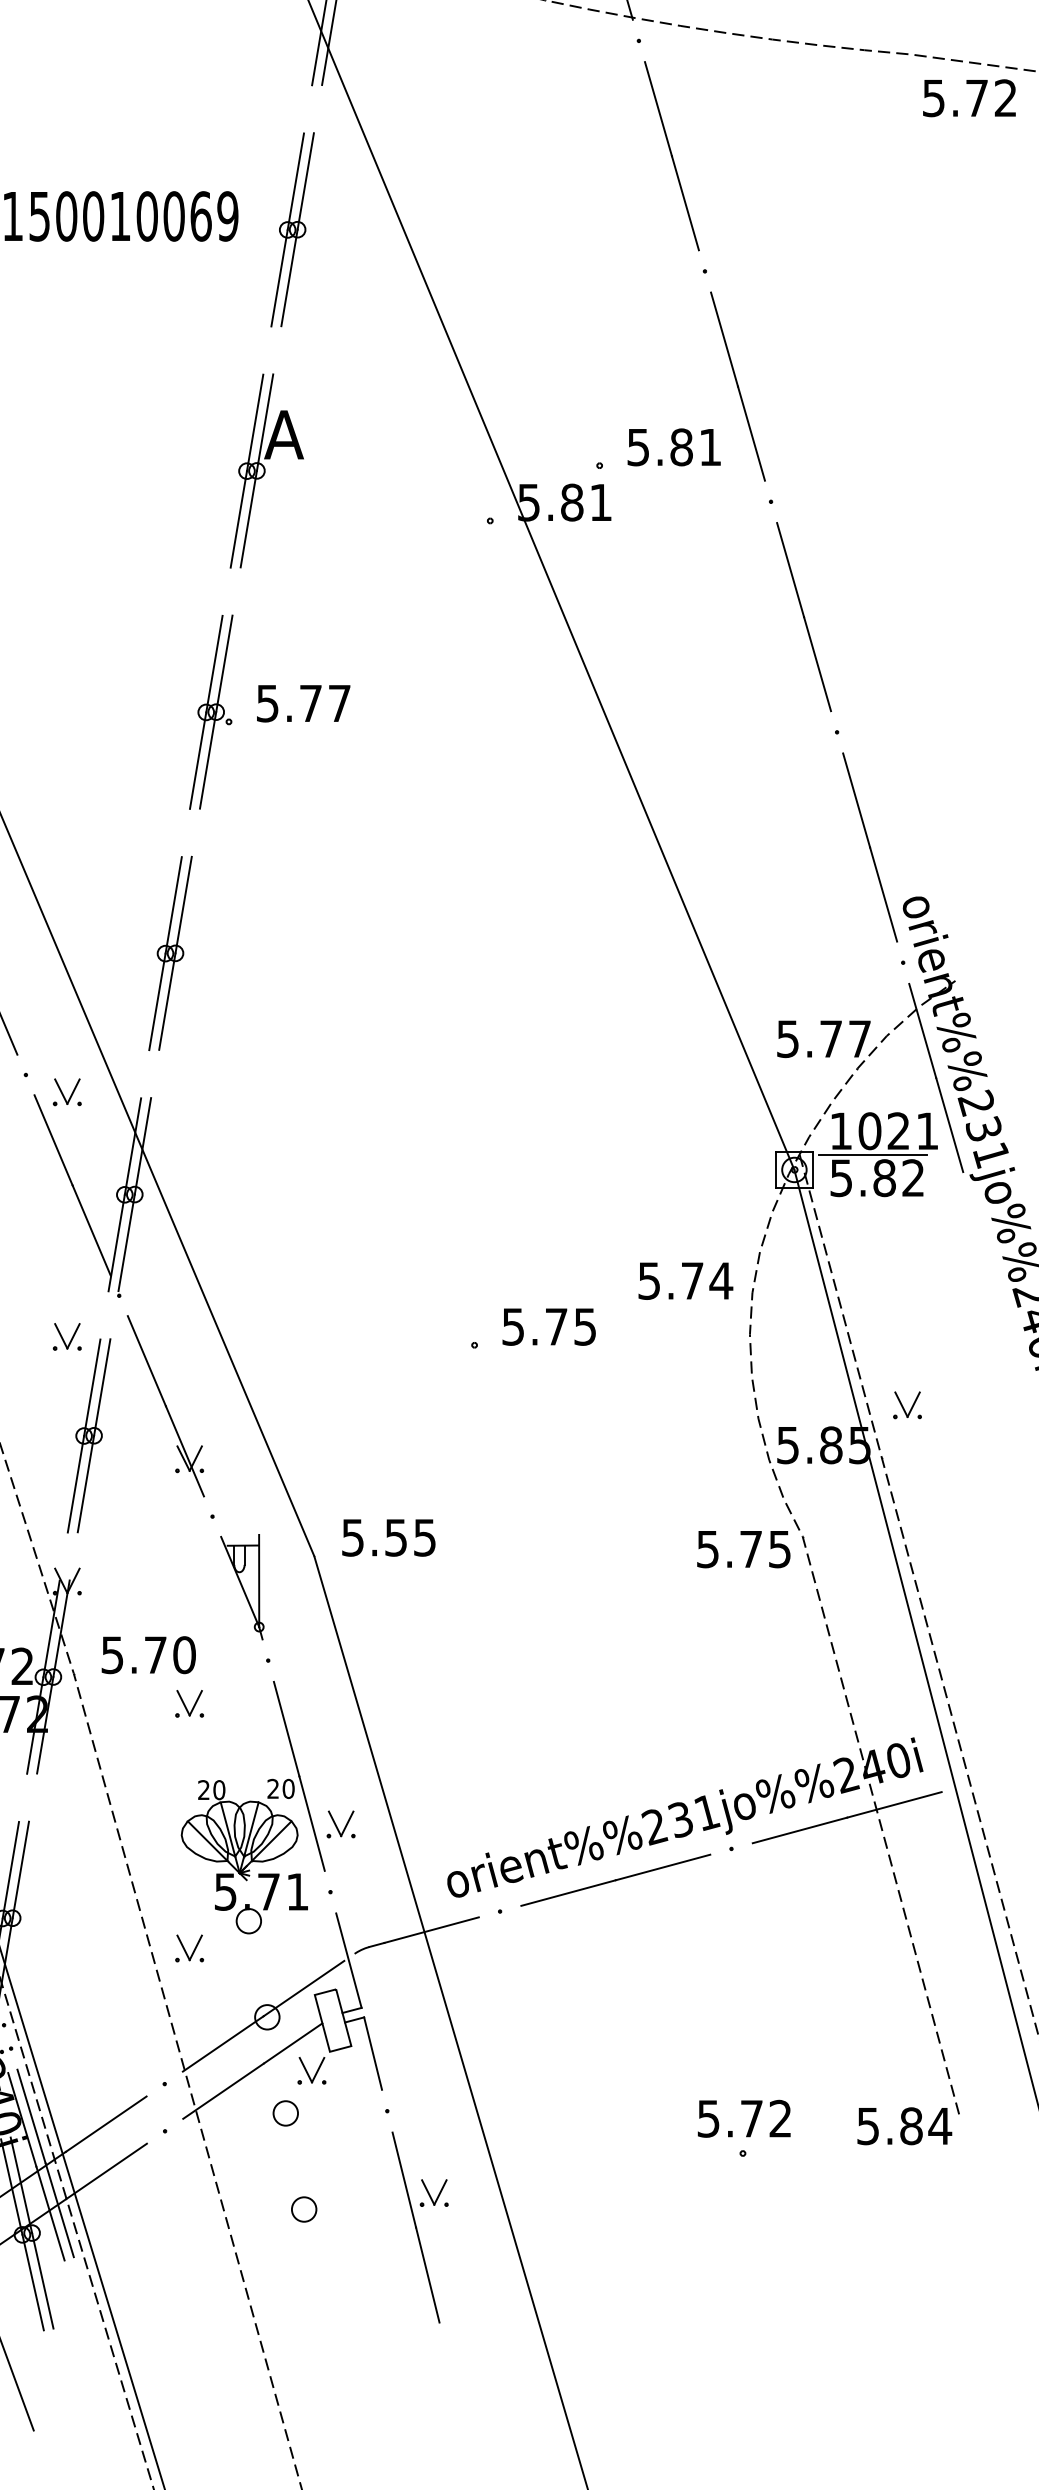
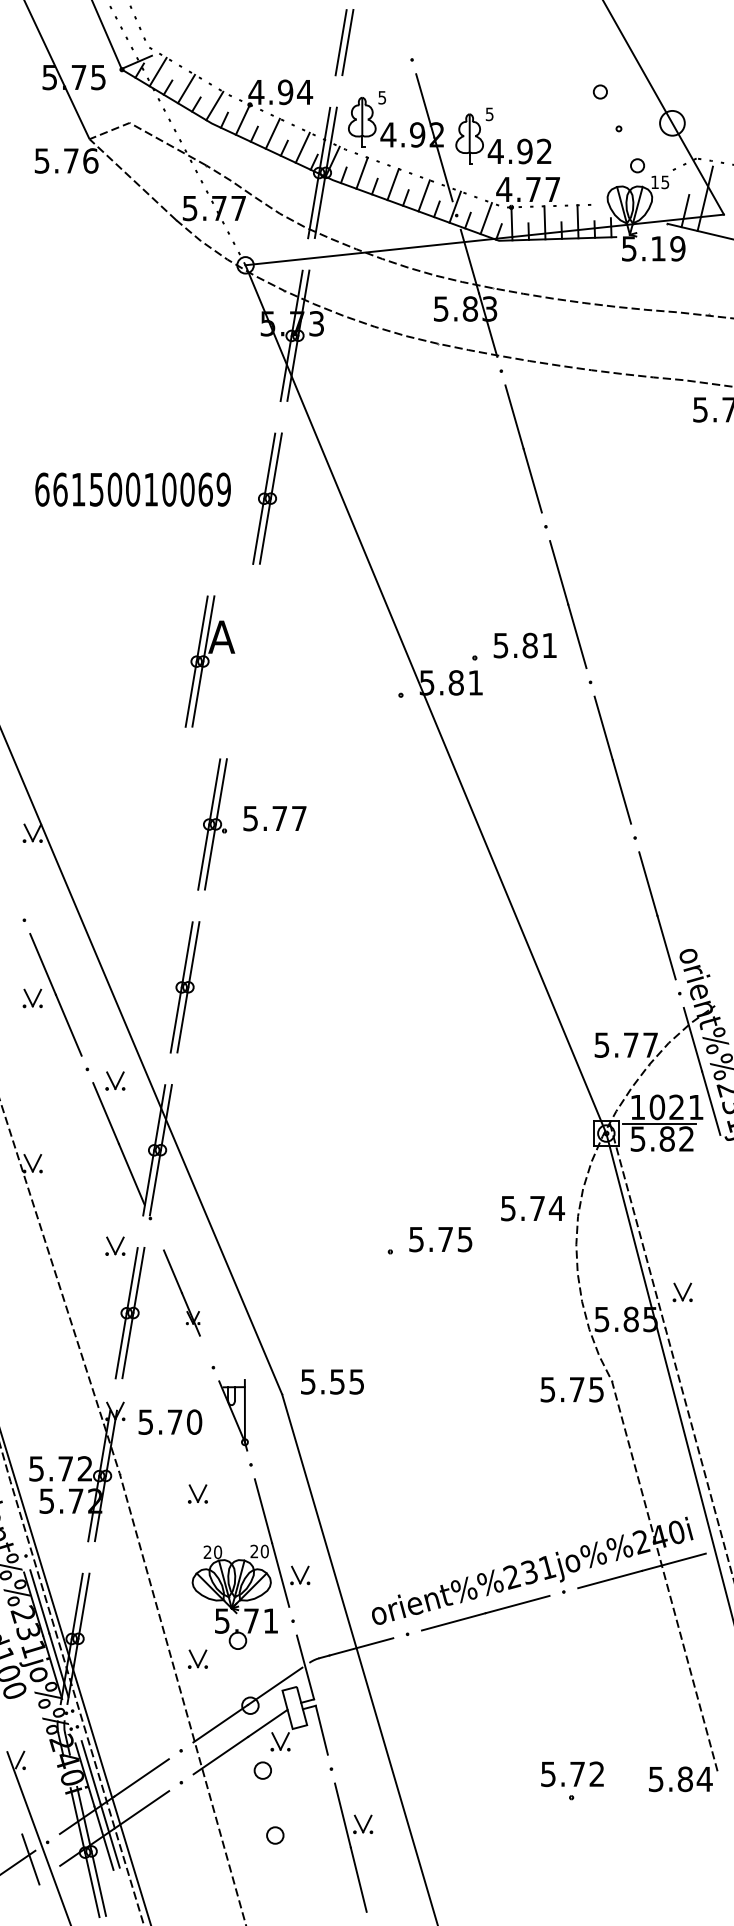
part: (265, 470) -> (209, 661), moved
part: (165, 1405) -> (181, 1292), size x0.7
text: (148, 1654) -> (170, 1421), moved

